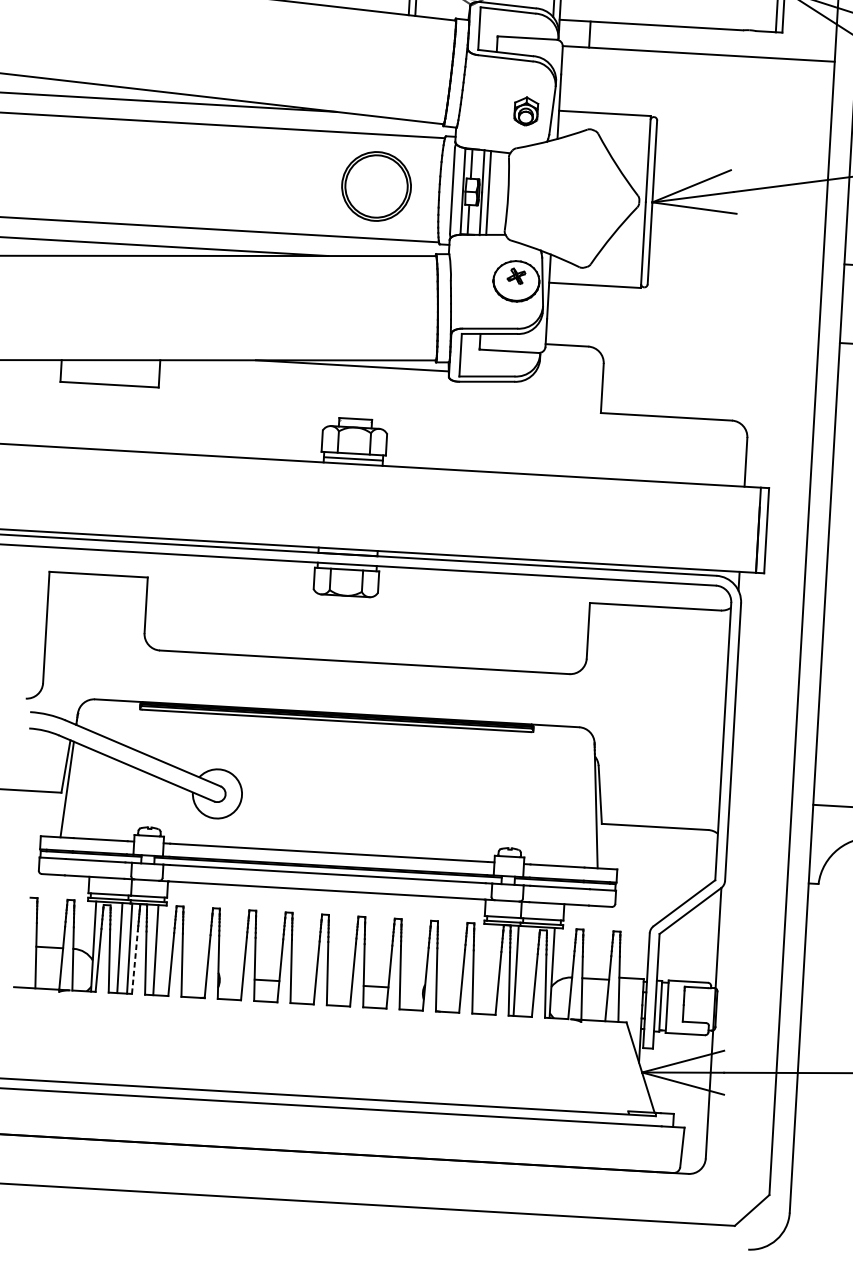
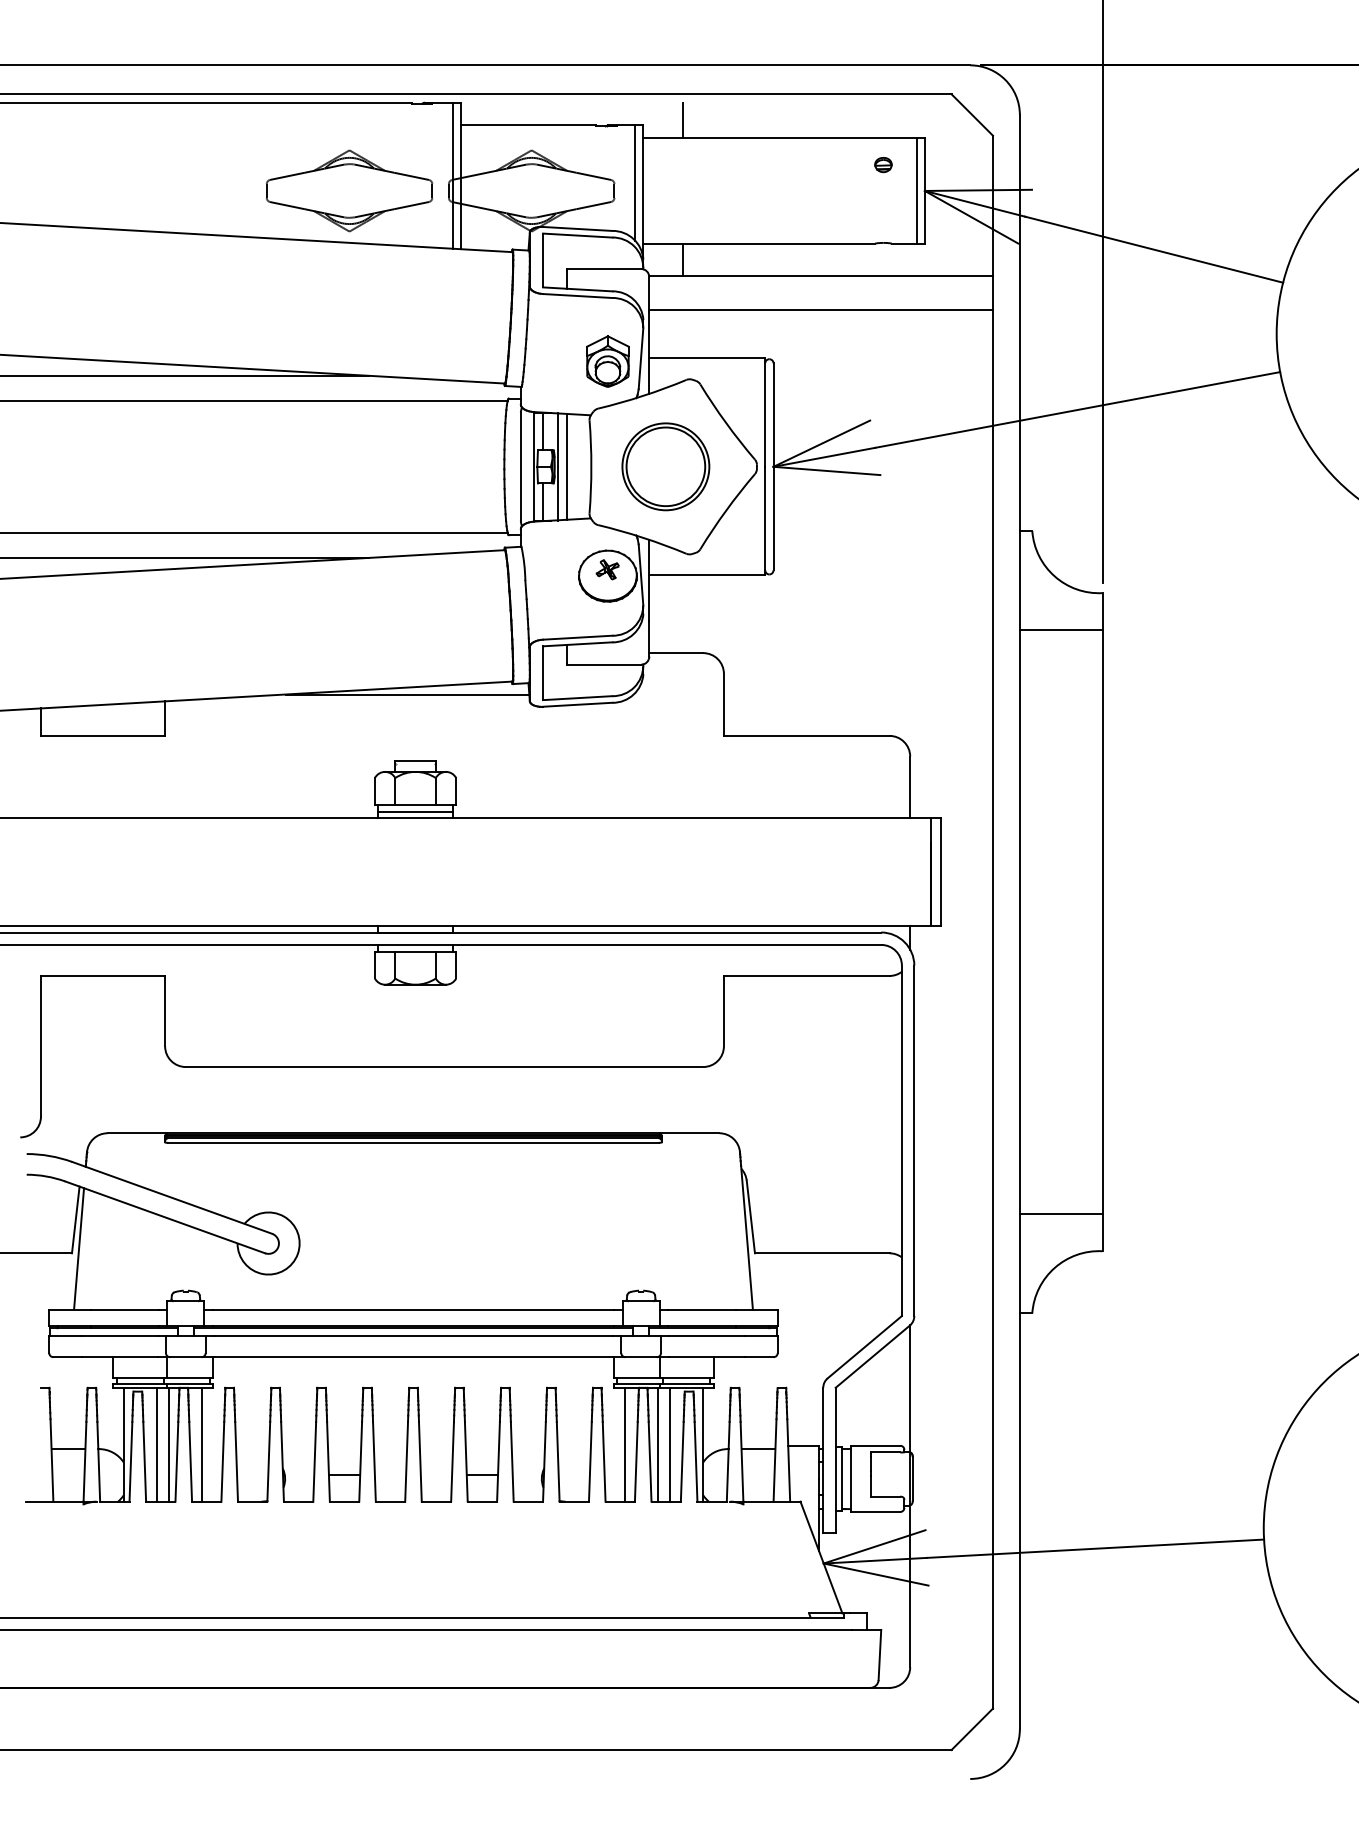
line: (696, 80) -> (820, 309), added
part: (525, 111) -> (607, 361), size x1.43
part: (376, 186) -> (665, 466), moved
line: (134, 962) -> (176, 1461), dashed -> solid
line: (489, 969) -> (624, 1444), added
line: (526, 971) -> (670, 1444), added

